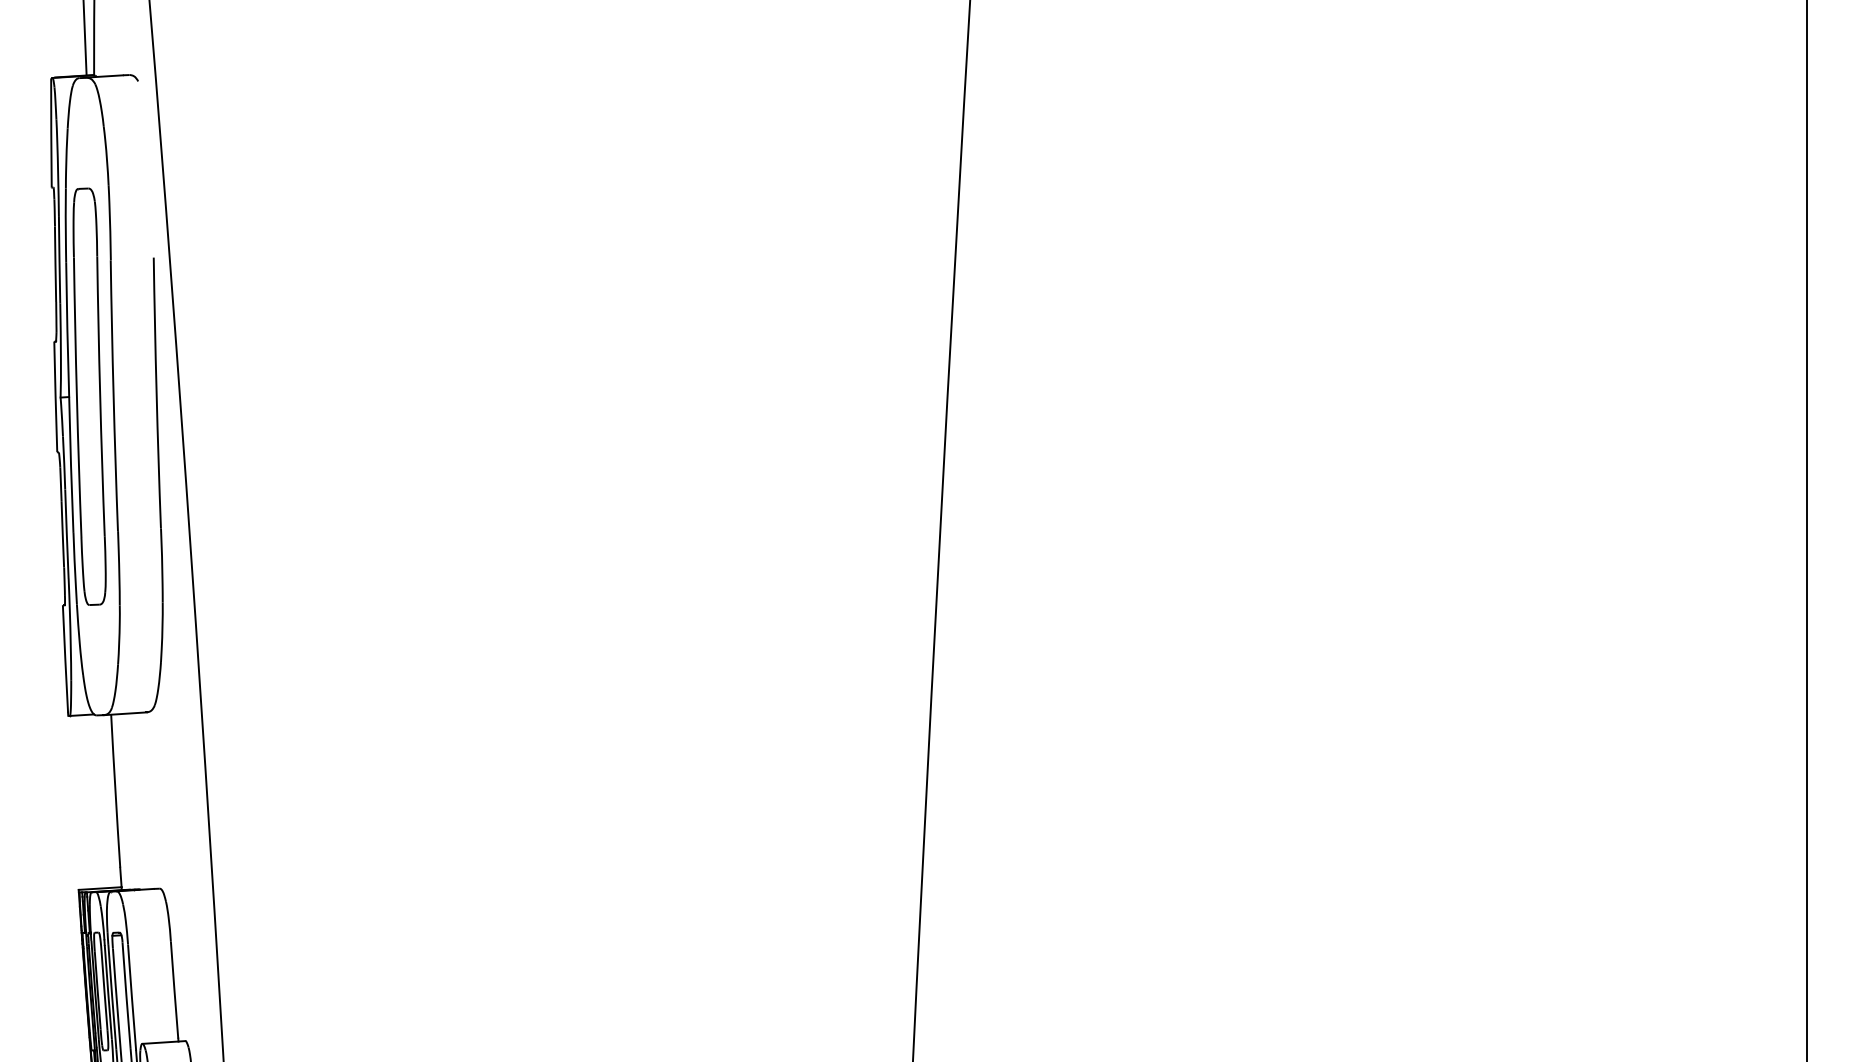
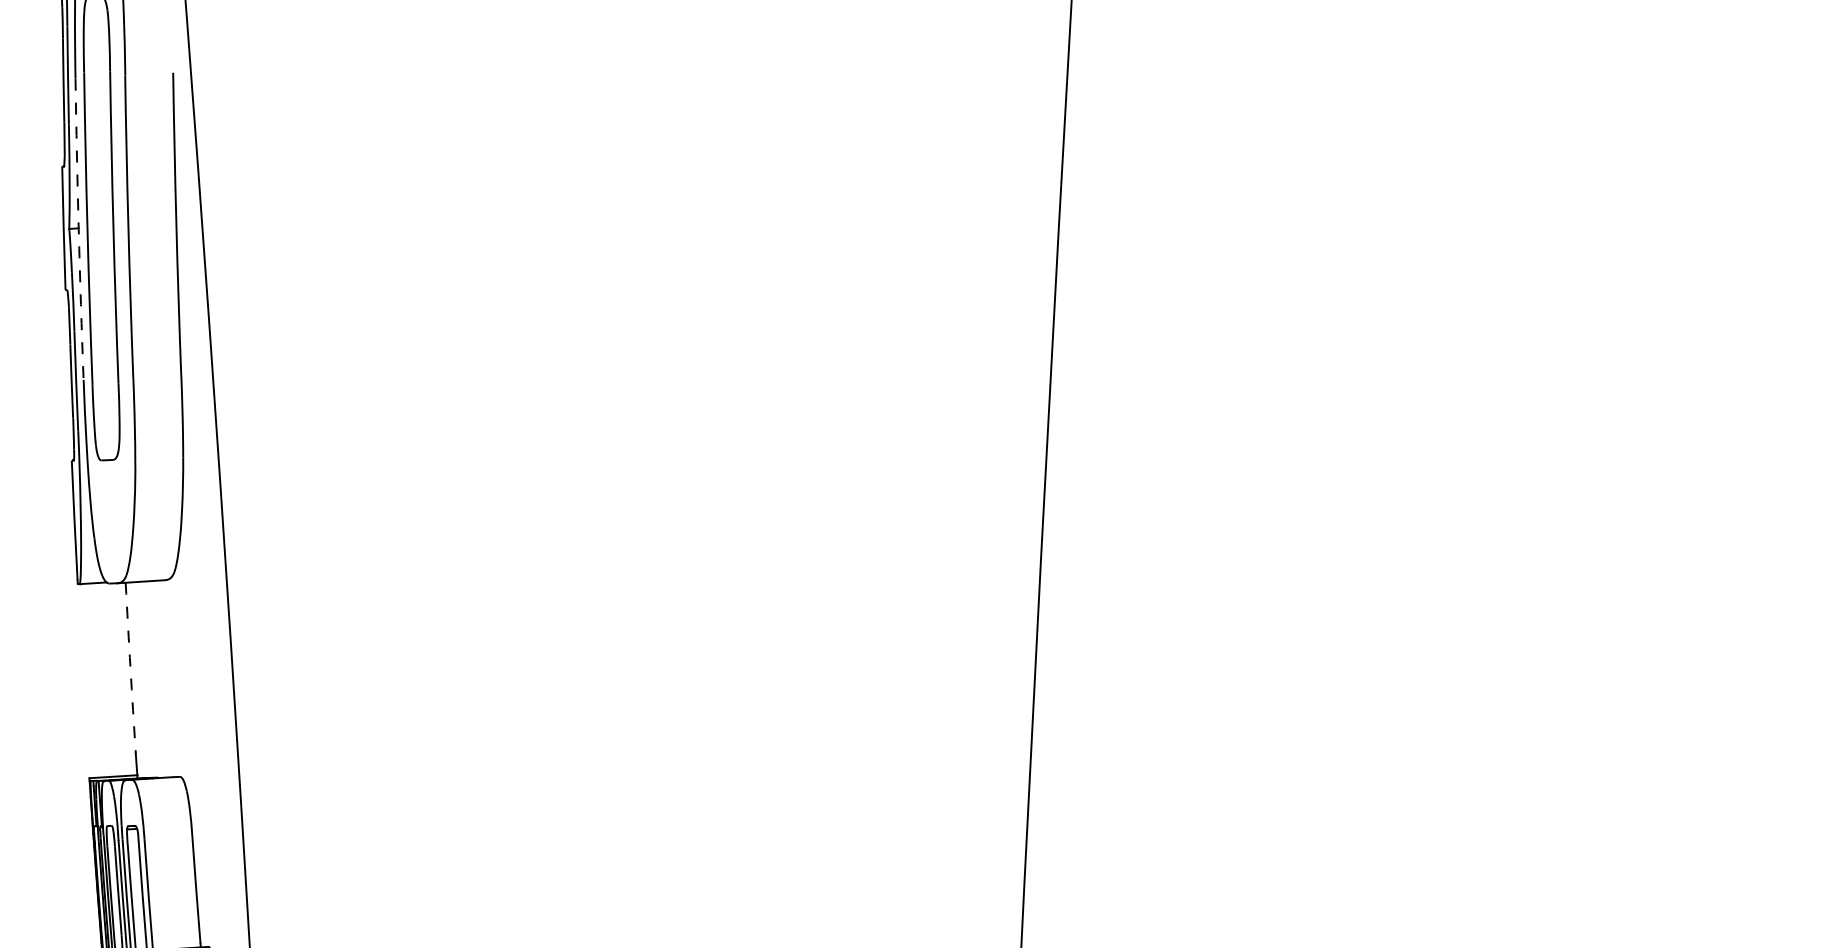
arc: (69, 397) -> (79, 228), solid -> dashed
arc: (115, 791) -> (130, 668), solid -> dashed

